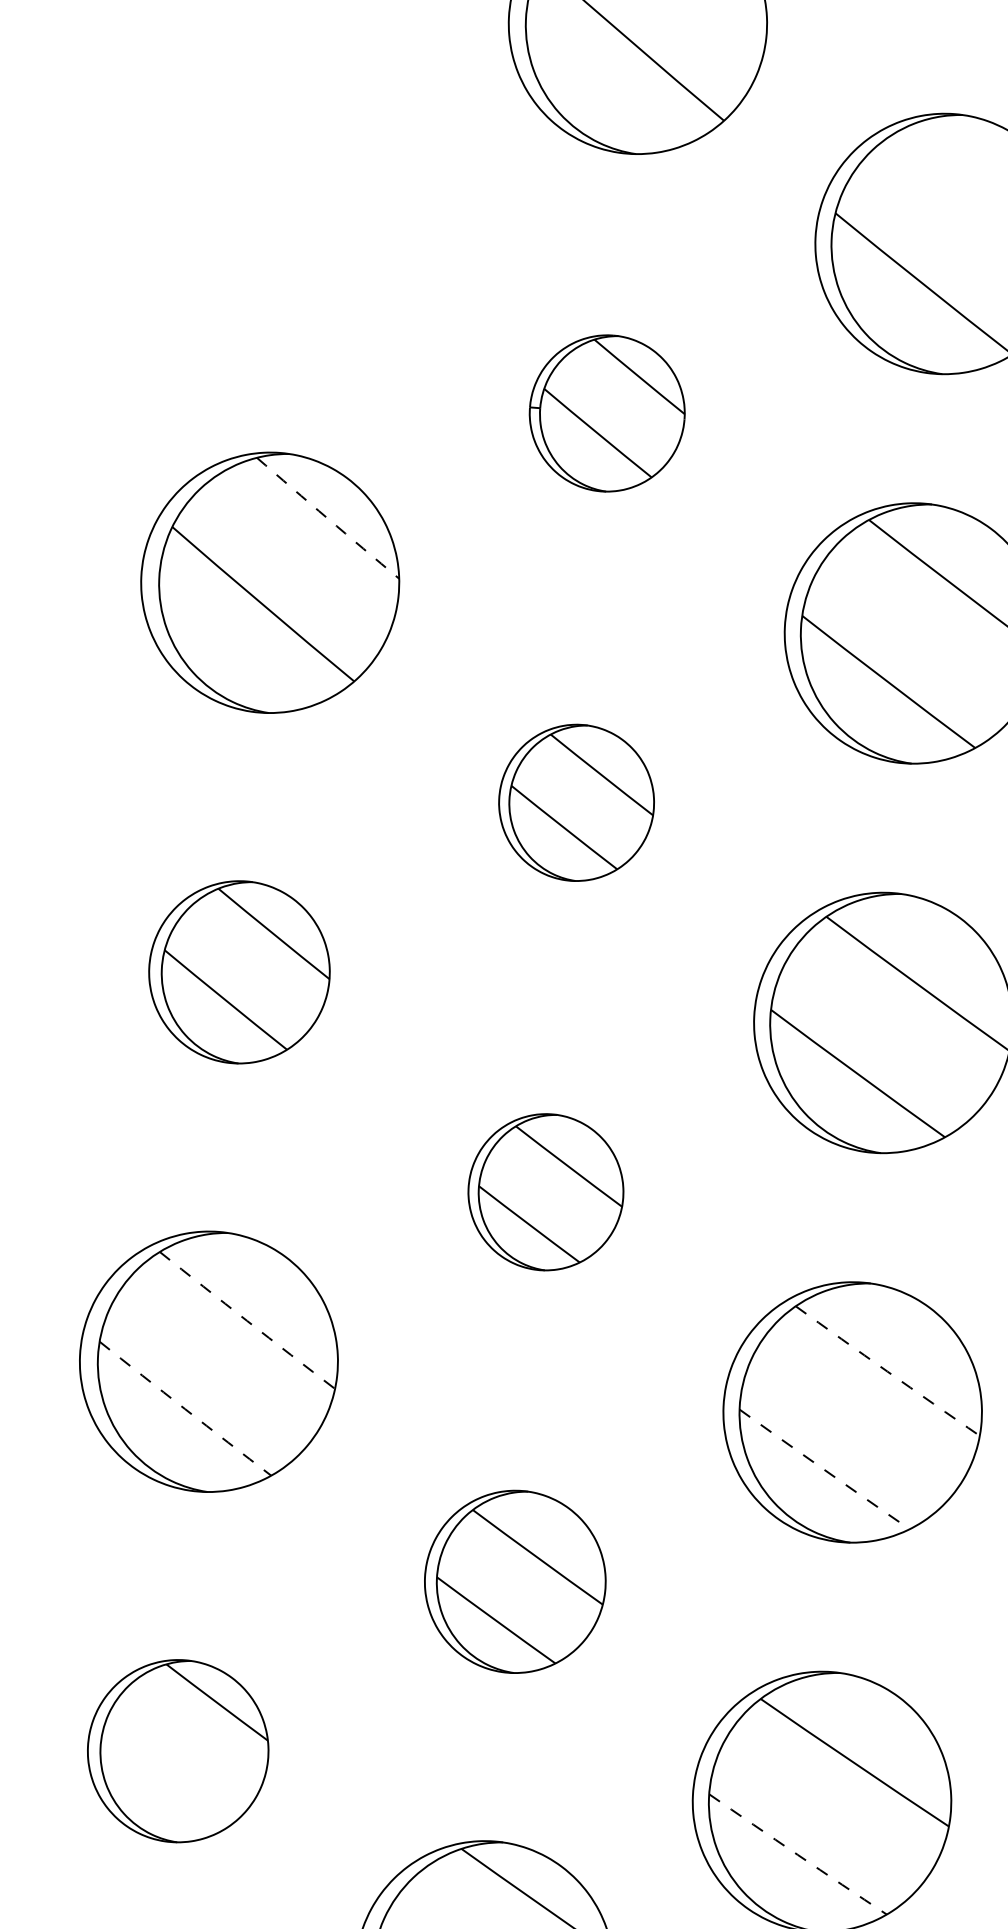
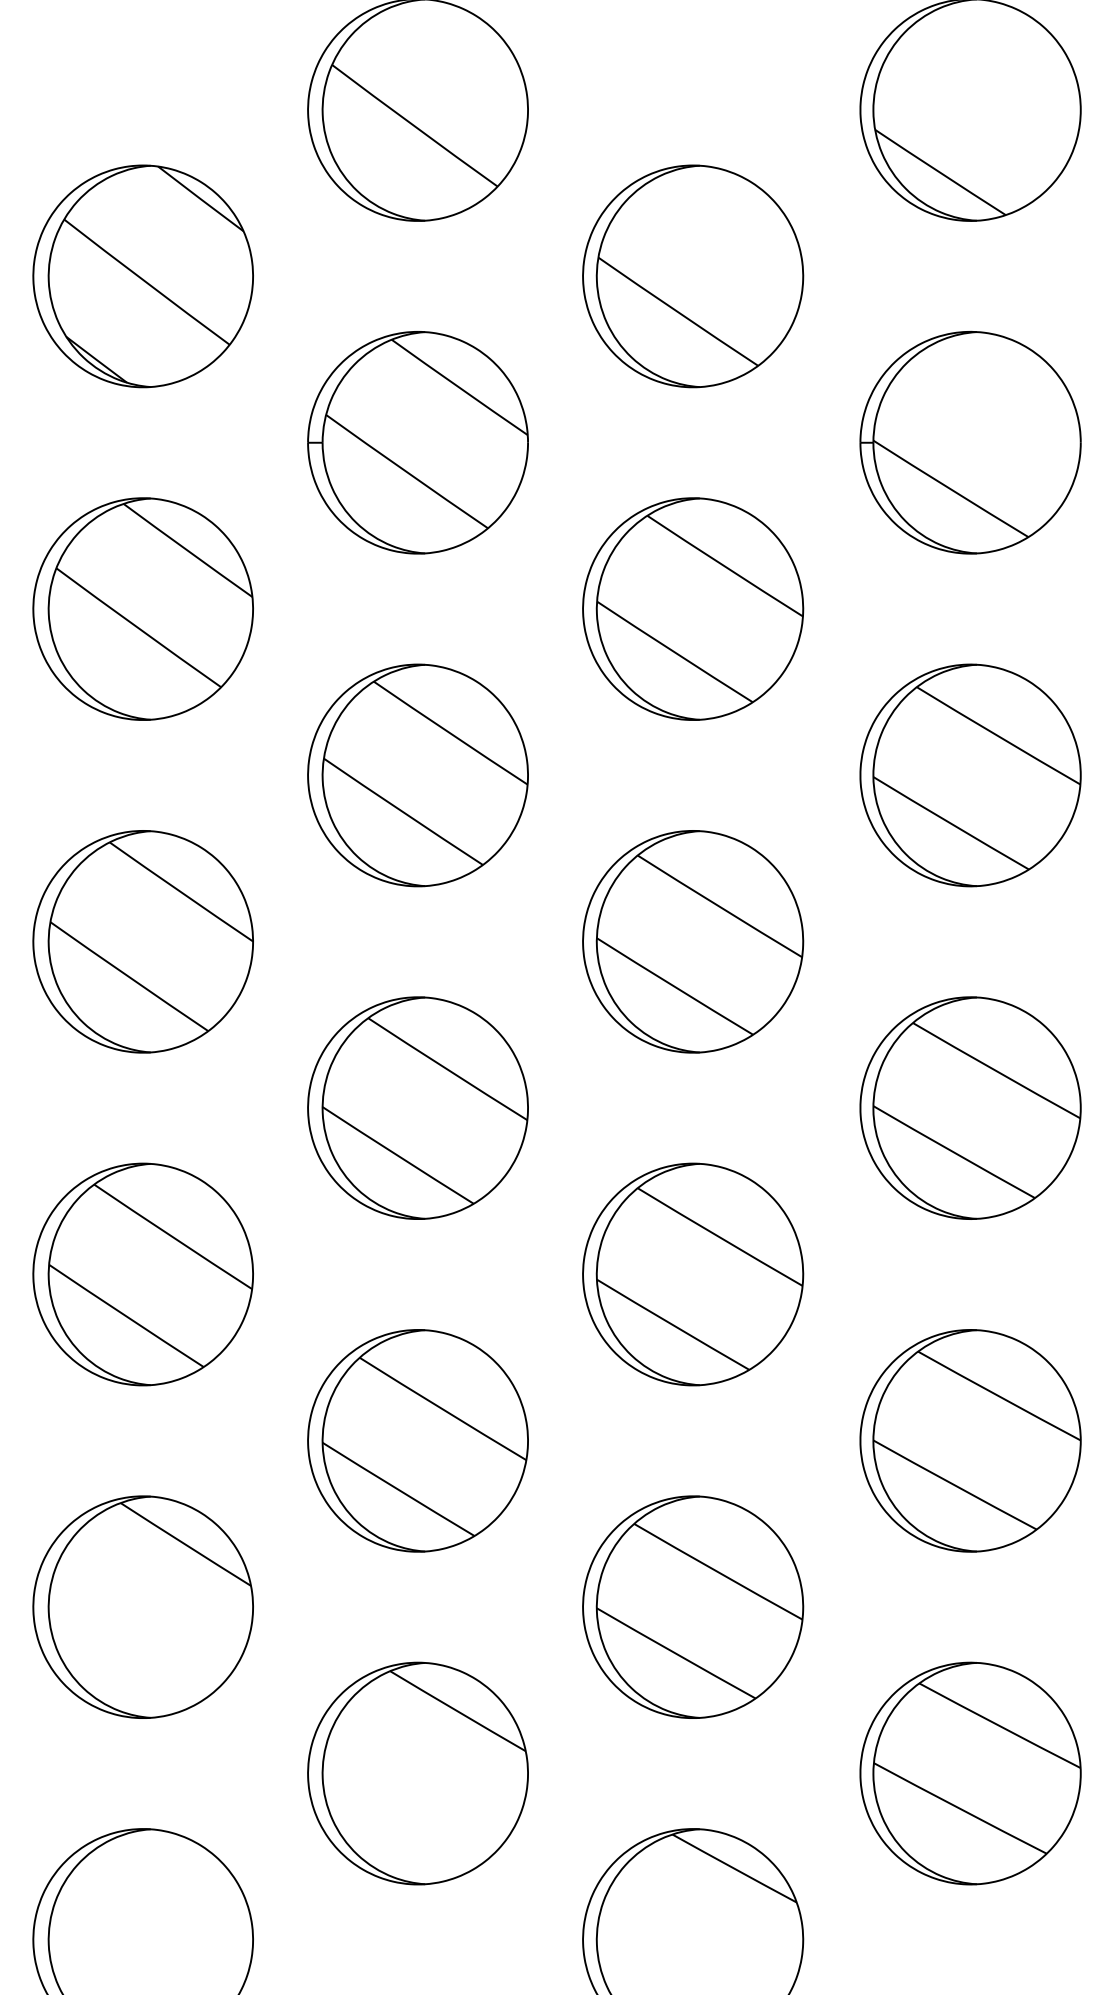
part: (300, 193) -> (142, 276), added
part: (606, 413) -> (417, 442), size x1.67
arc: (327, 518) -> (187, 550), dashed -> solid
part: (575, 802) -> (417, 775), size x1.67
part: (238, 971) -> (142, 941), size x1.43
part: (545, 1191) -> (417, 1107), size x1.67
arc: (246, 1321) -> (172, 1237), dashed -> solid
arc: (886, 1371) -> (719, 1237), dashed -> solid
arc: (185, 1409) -> (126, 1316), dashed -> solid
arc: (823, 1470) -> (672, 1325), dashed -> solid
part: (514, 1581) -> (417, 1440), size x1.43
part: (177, 1750) -> (142, 1606), size x1.43
arc: (798, 1854) -> (676, 1653), dashed -> solid

